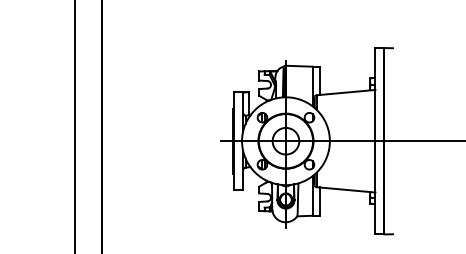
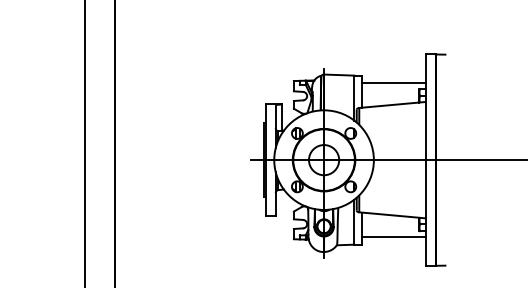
line: (347, 73) -> (393, 83), added
line: (347, 209) -> (393, 237), added

